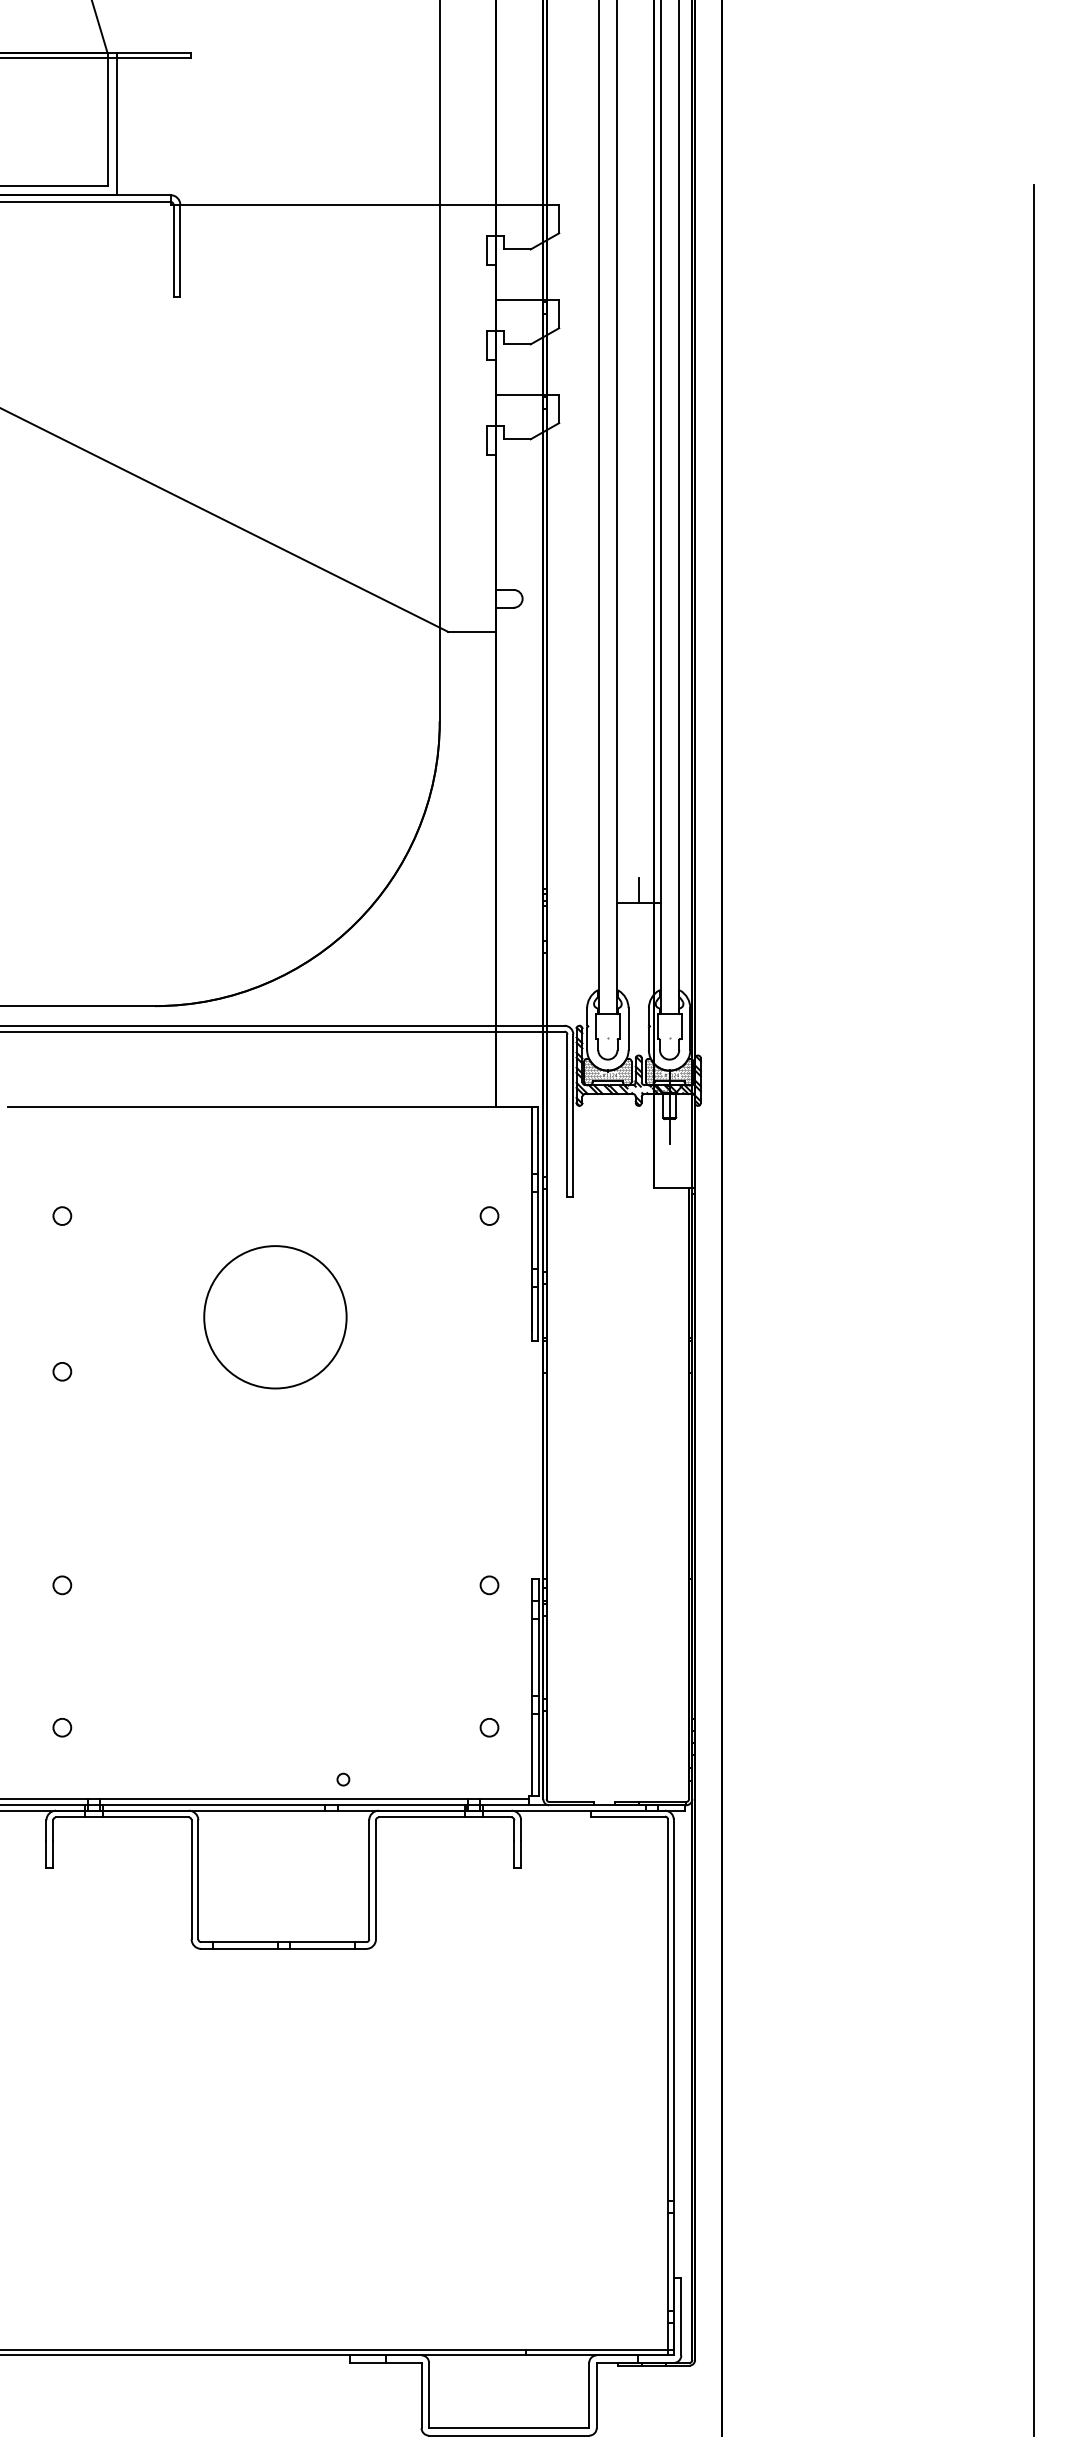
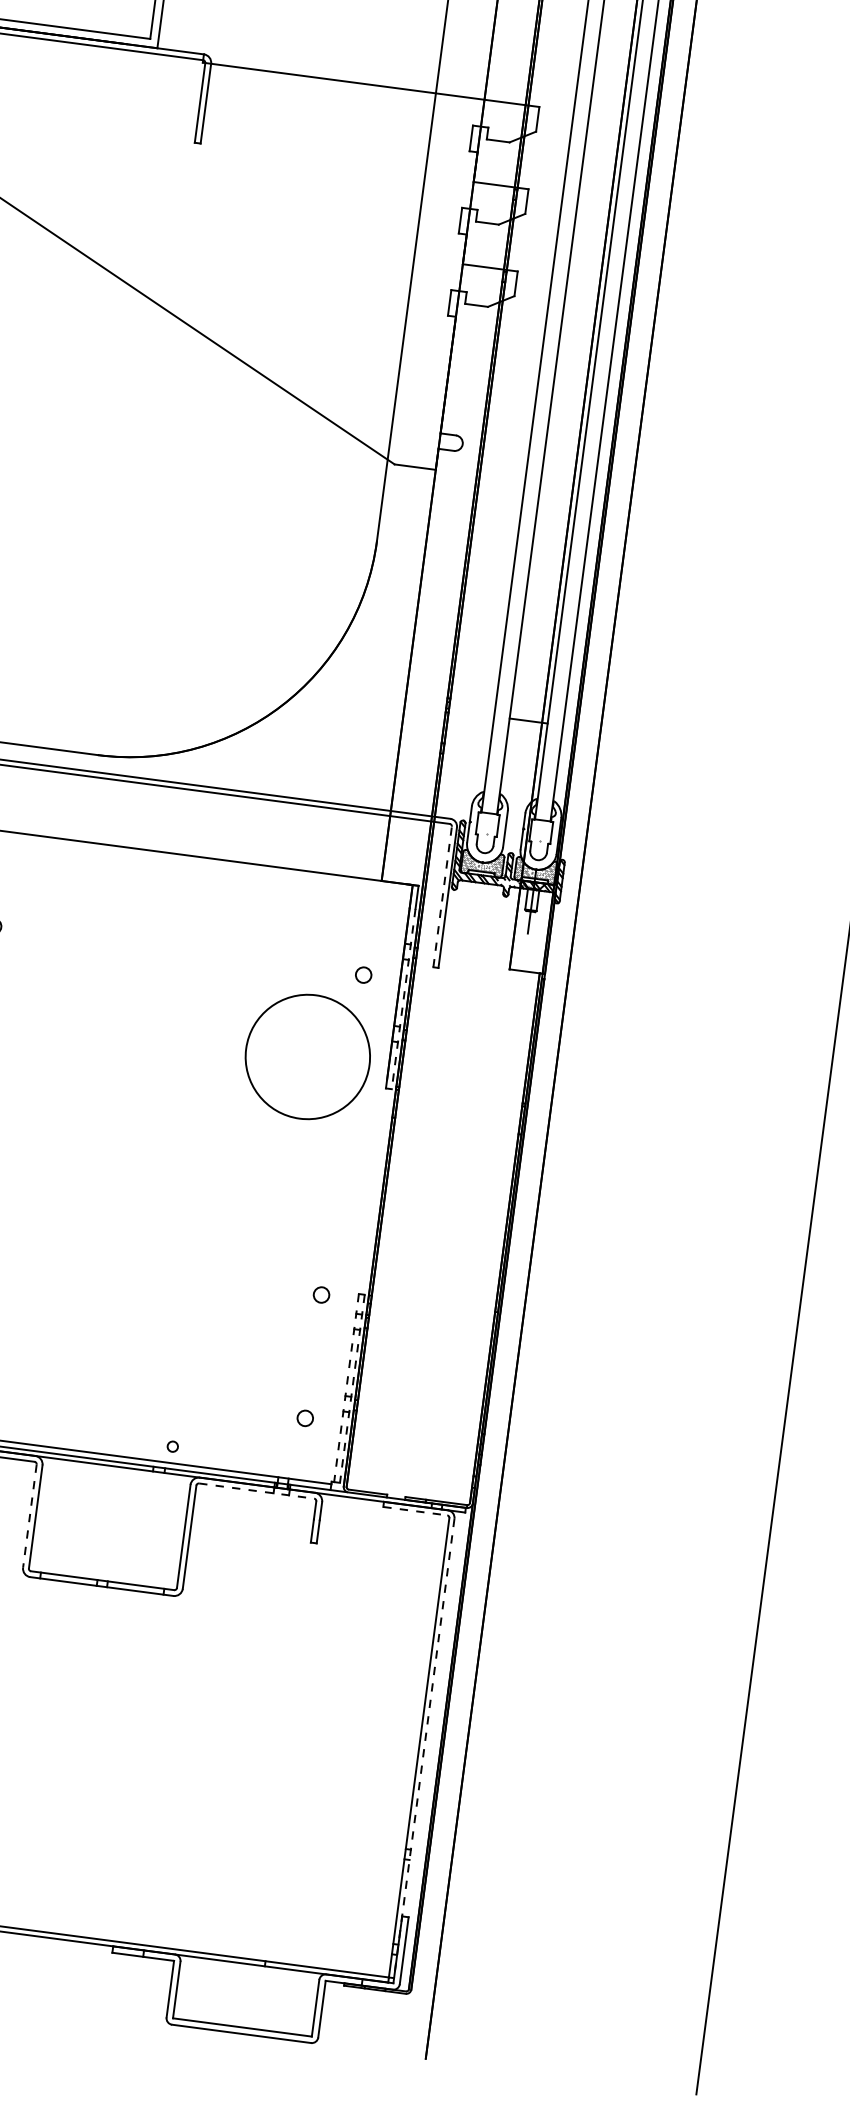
line: (638, 890) -> (529, 710), removed
line: (567, 1115) -> (442, 896), solid -> dashed
line: (538, 1237) -> (403, 999), solid -> dashed
circle: (275, 1317) -> (307, 1057), moved
line: (531, 1687) -> (346, 1388), solid -> dashed
line: (538, 1687) -> (352, 1389), solid -> dashed
line: (628, 1816) -> (415, 1511), solid -> dashed
line: (445, 1817) -> (256, 1491), solid -> dashed
line: (191, 1879) -> (29, 1515), solid -> dashed
line: (673, 2085) -> (423, 1749), solid -> dashed

